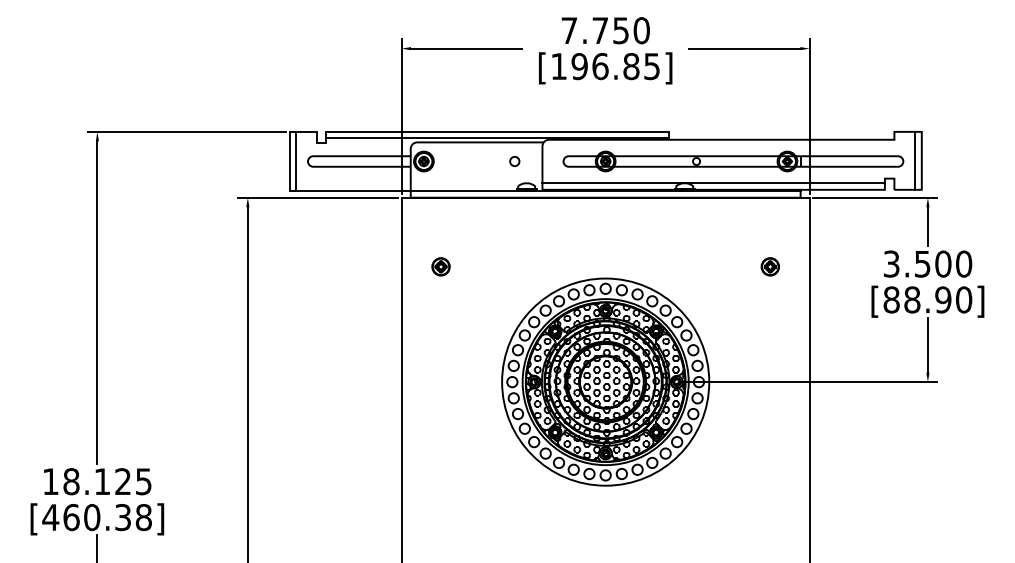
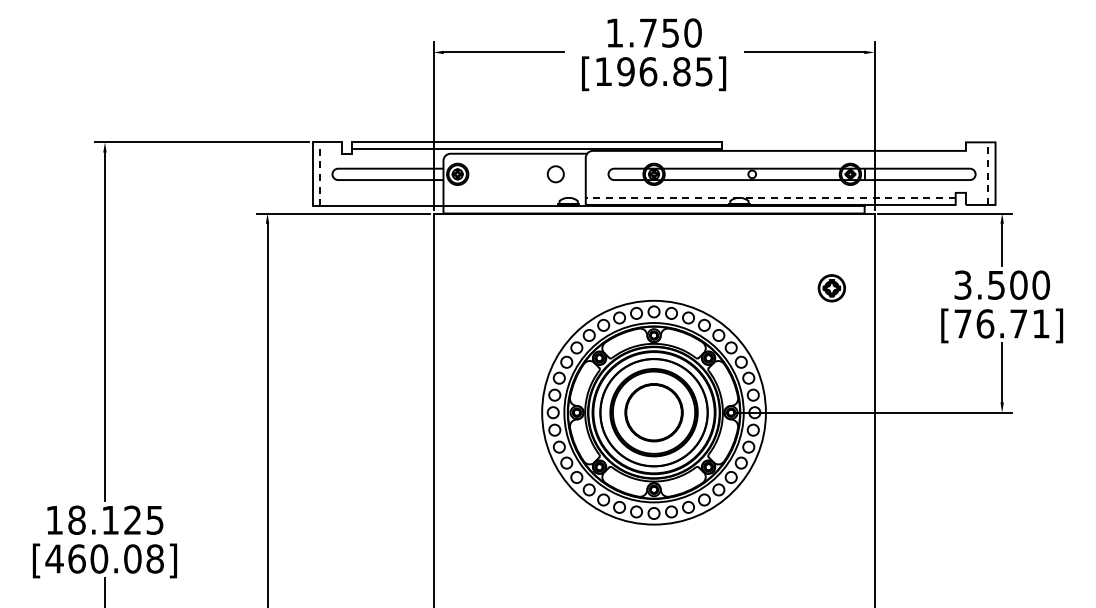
text: (569, 30) -> (614, 32), 7.750 -> 1.750
line: (295, 160) -> (319, 173), solid -> dashed
line: (915, 160) -> (988, 173), solid -> dashed
circle: (514, 161) -> (555, 174), size x1.6
line: (713, 182) -> (770, 197), solid -> dashed
part: (440, 266) -> (475, 287), removed
part: (769, 266) -> (831, 287), size x1.4
text: (927, 299) -> (1001, 323), [88.90] -> [76.71]
hatch: (605, 381) -> (653, 412), removed
text: (122, 517) -> (132, 558), [460.38] -> [460.08]

